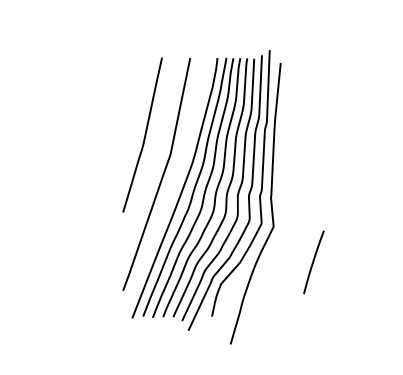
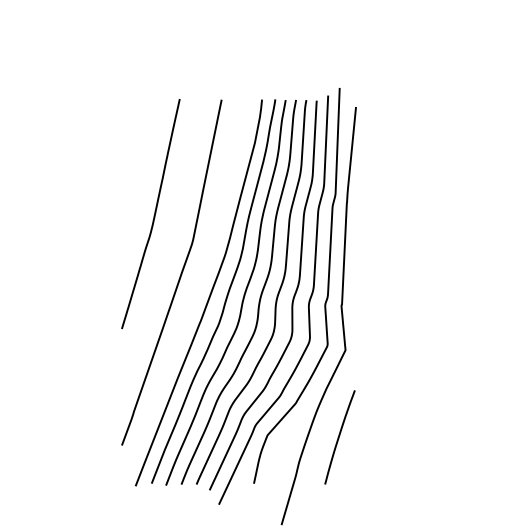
line: (313, 262) -> (339, 437), moved

